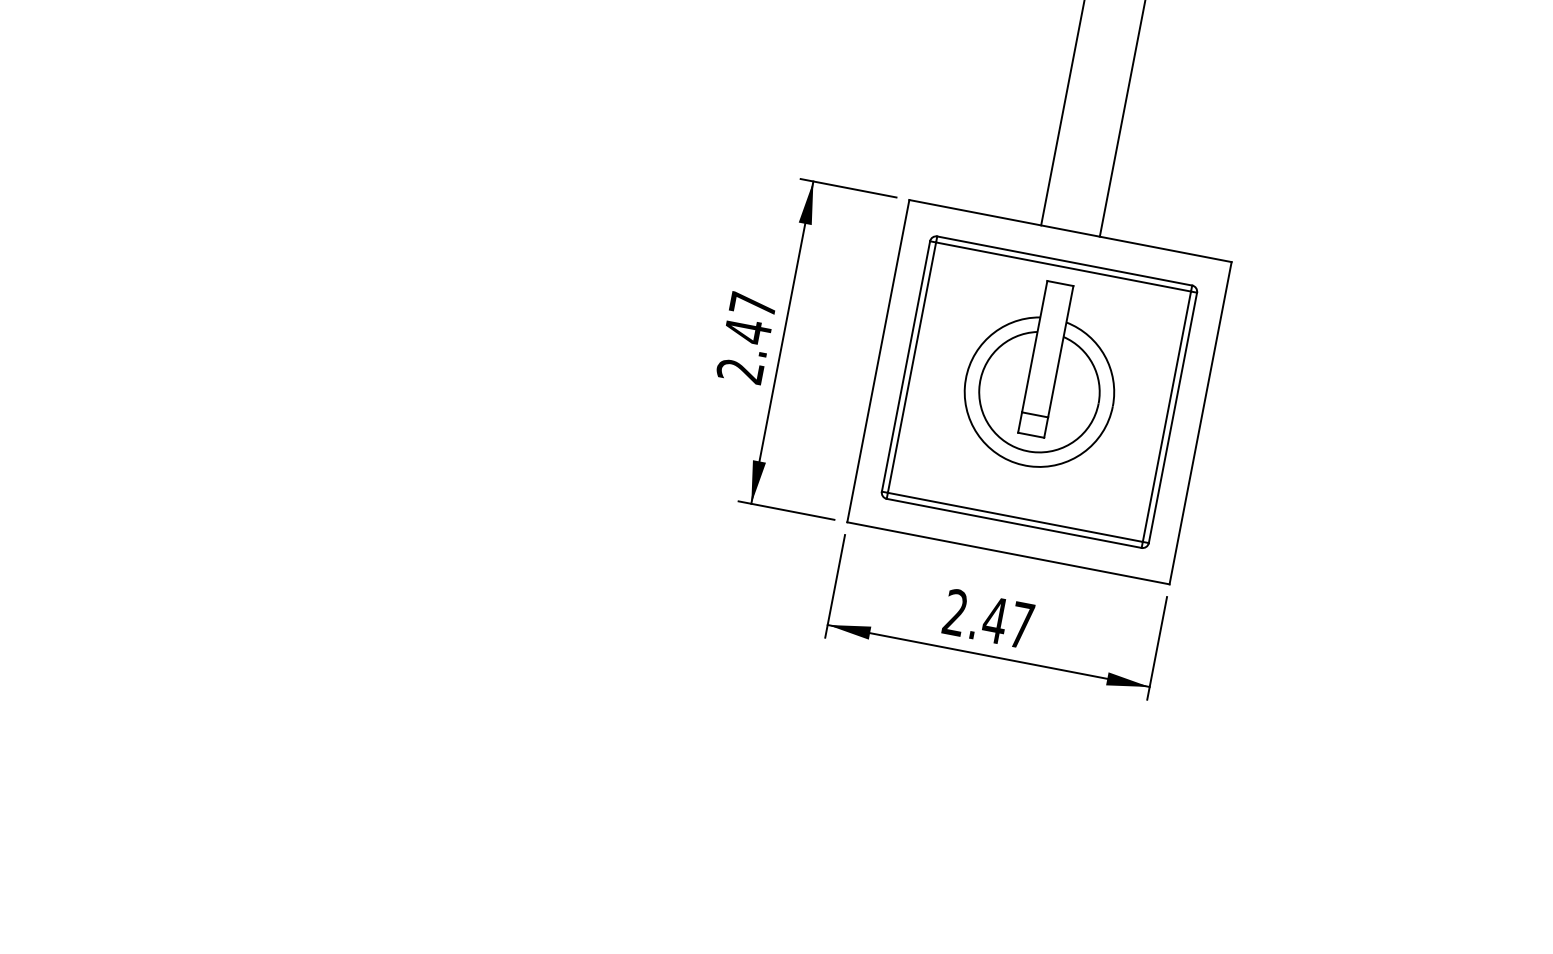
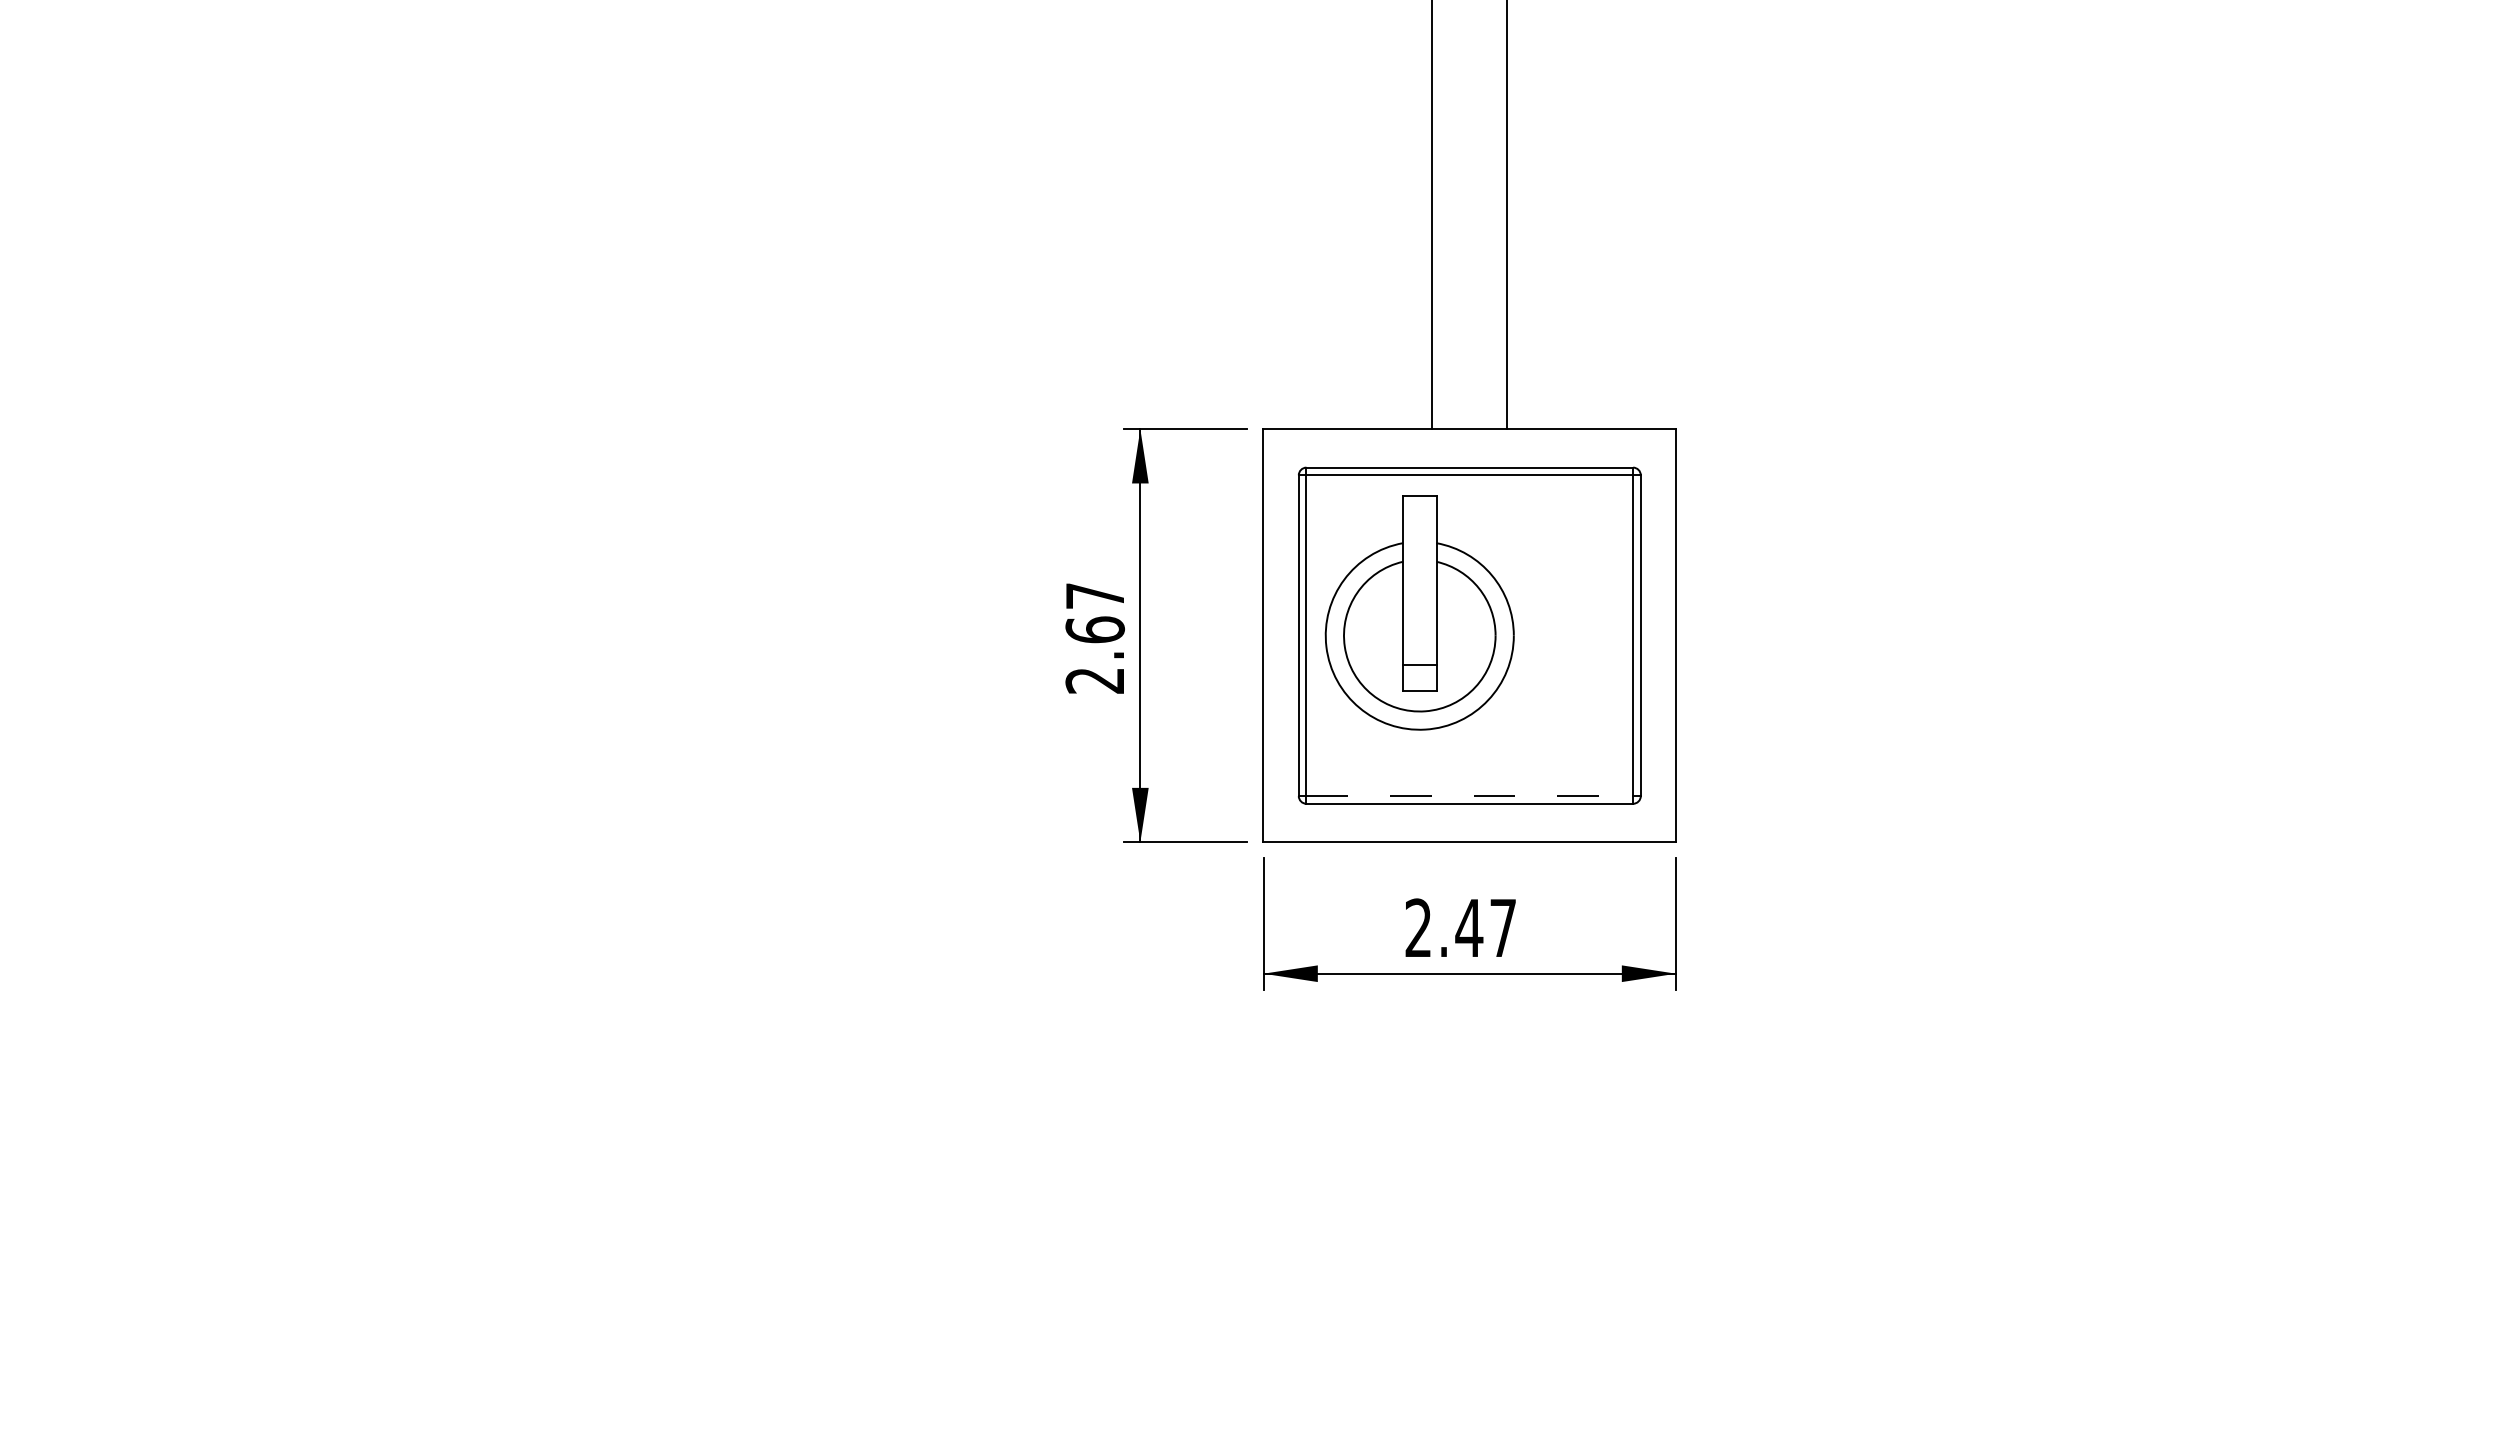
text: (747, 331) -> (1094, 630), 2.47 -> 2.67
part: (1042, 374) -> (1419, 612), moved
line: (1015, 517) -> (1470, 796), solid -> dashed

